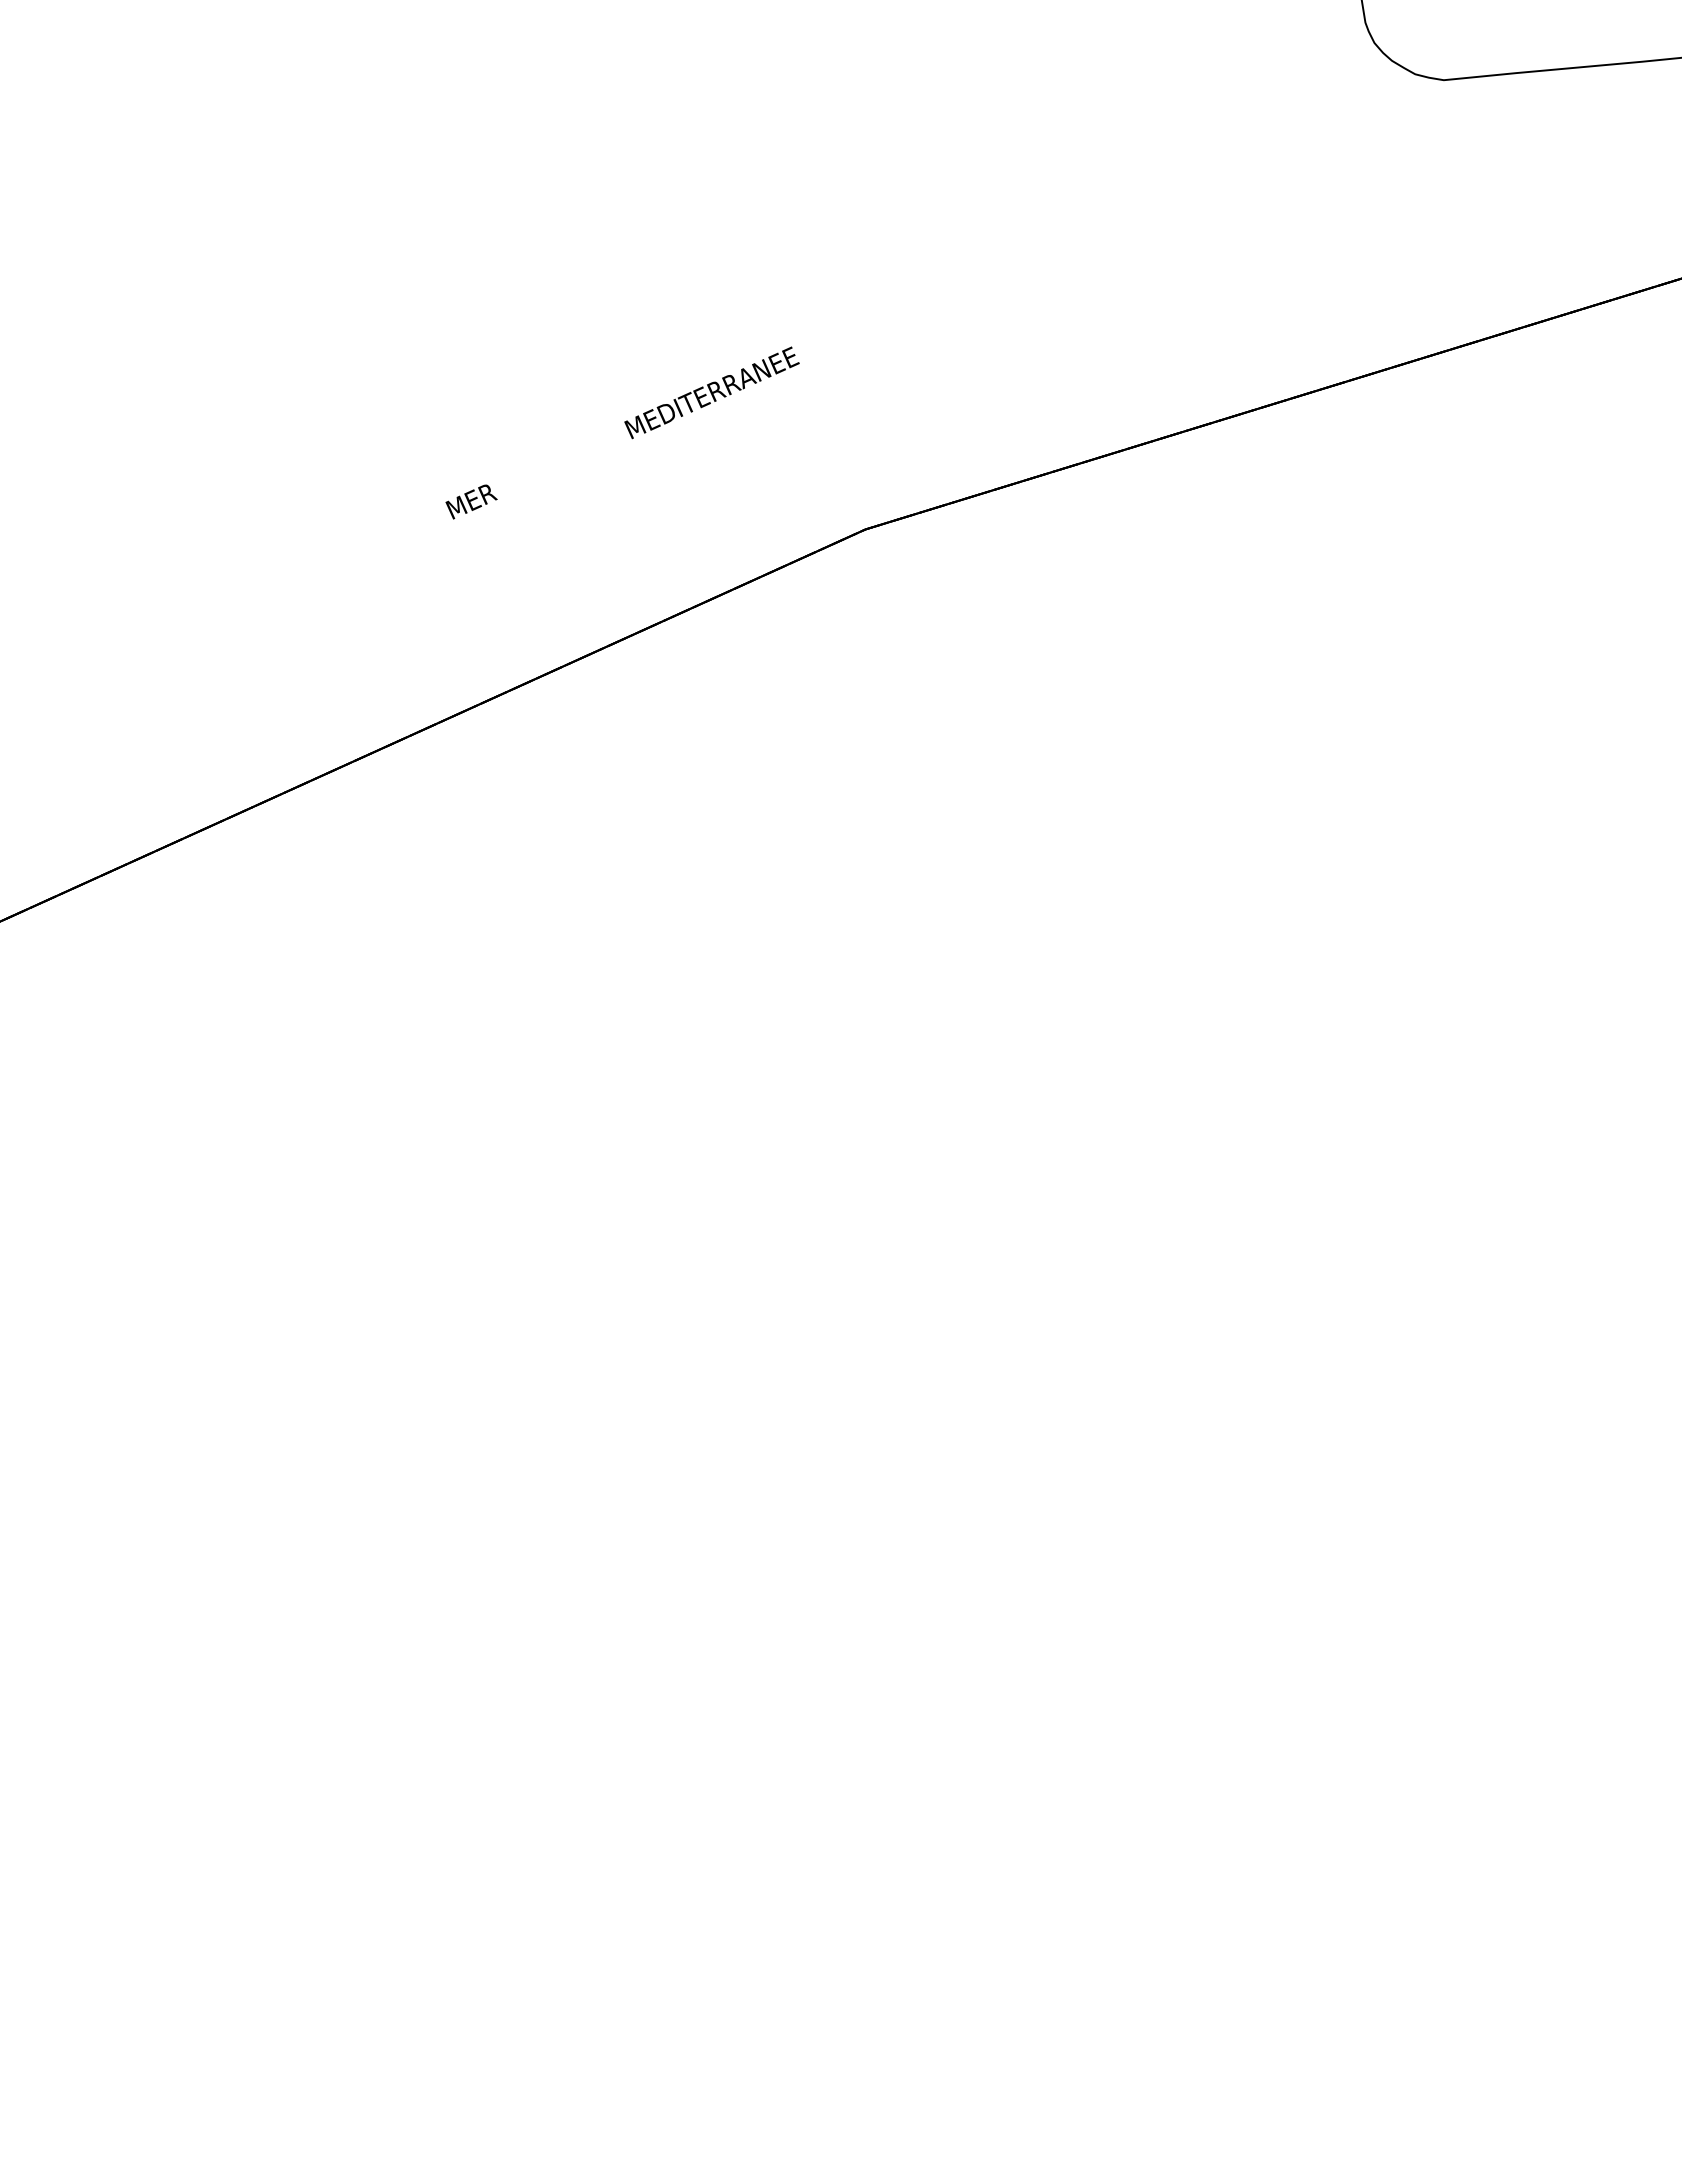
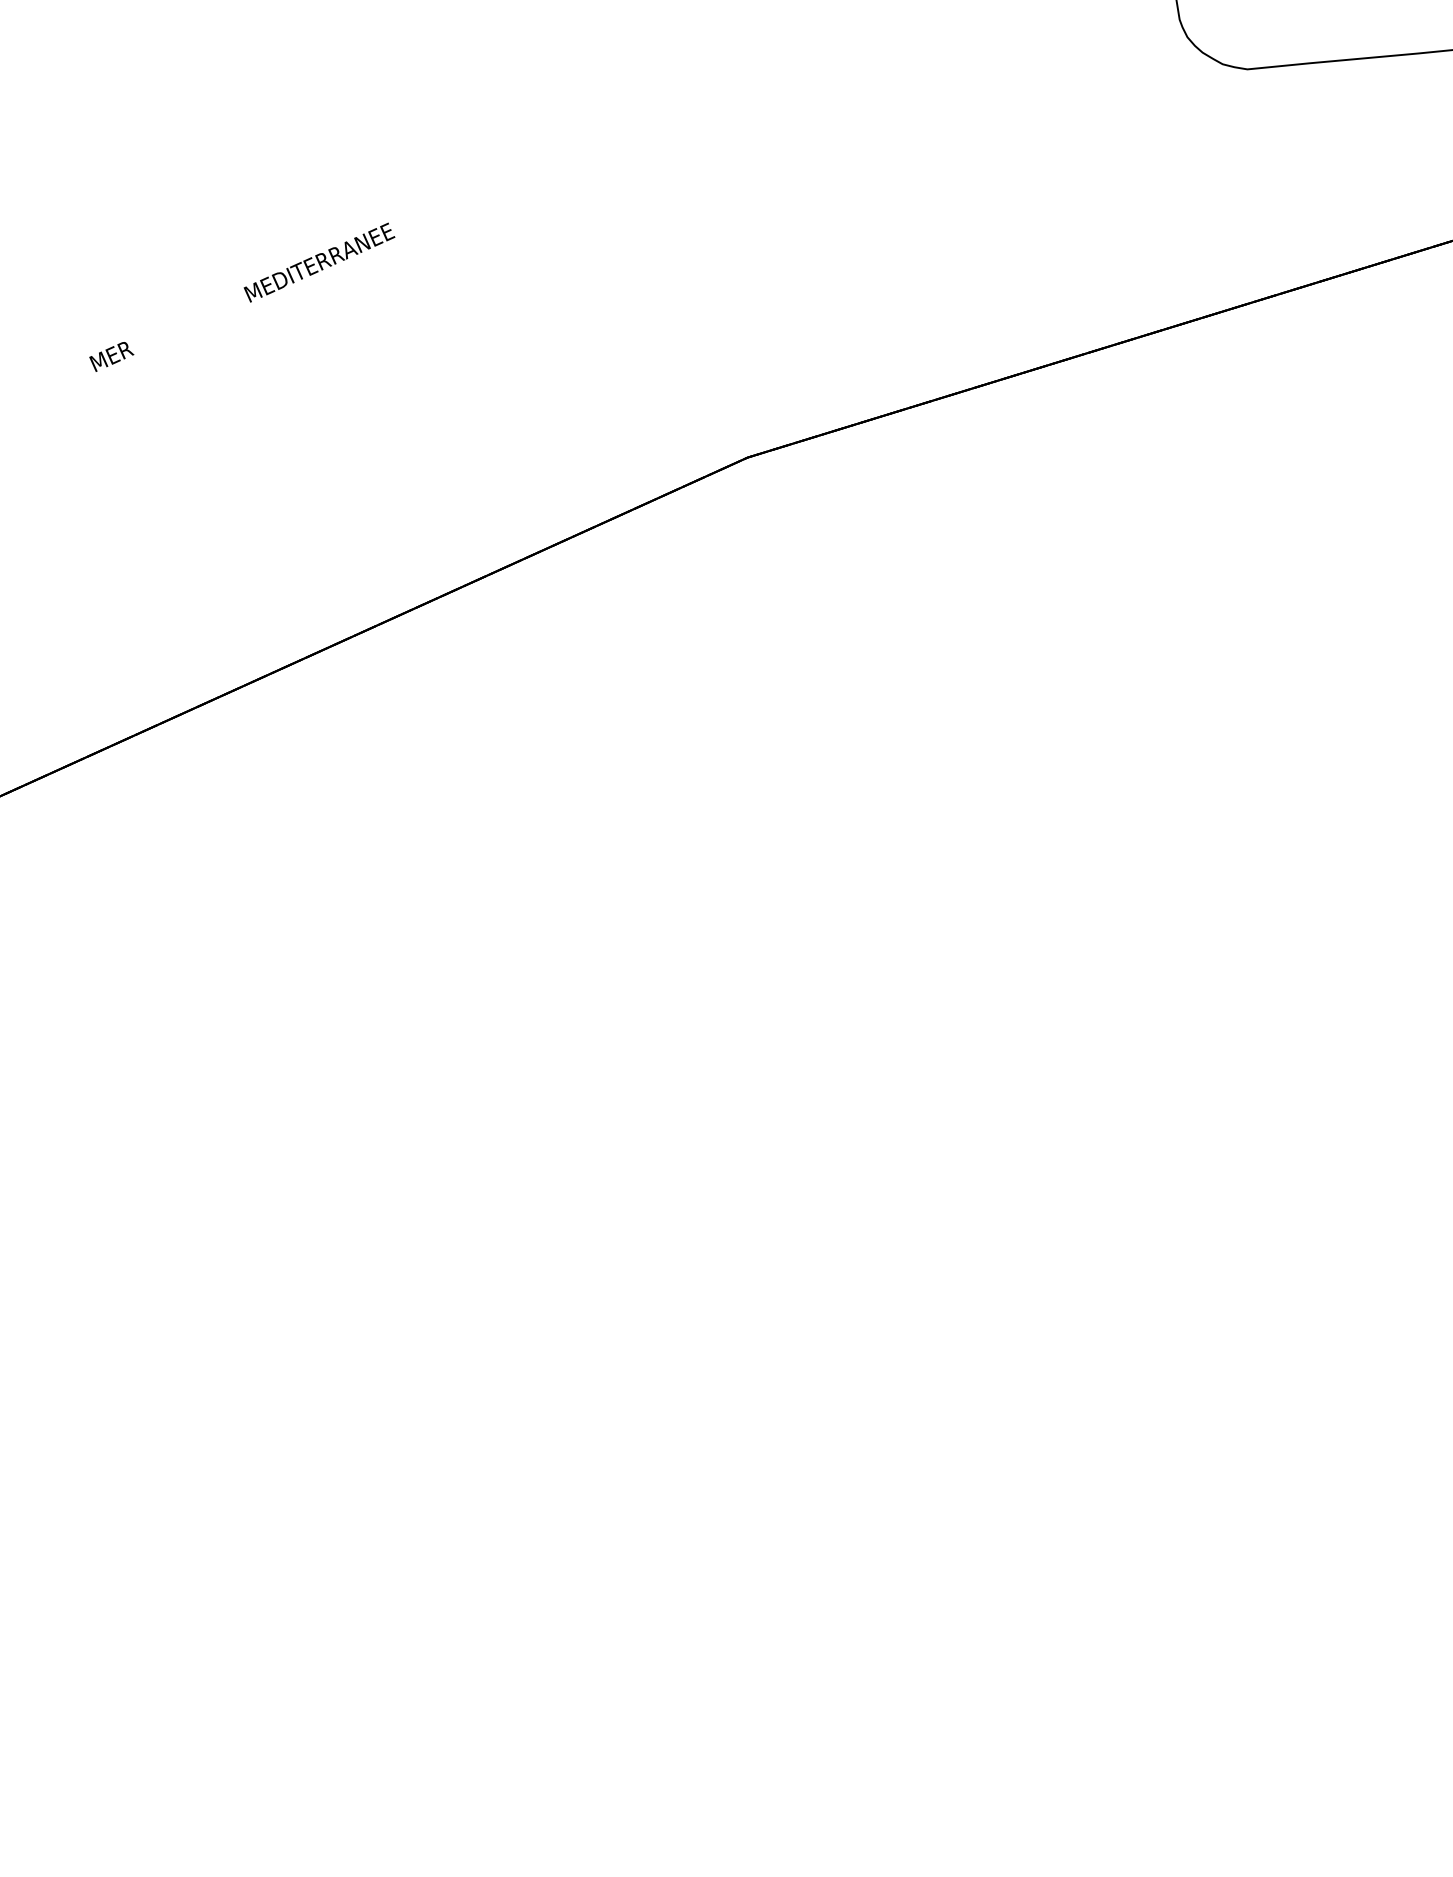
text: (622, 432) -> (242, 296), moved

